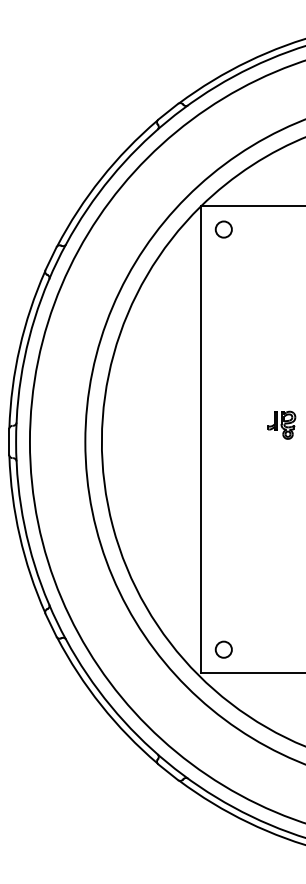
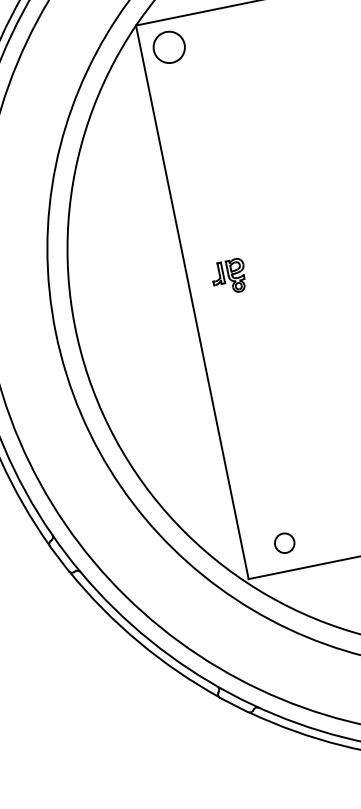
circle: (223, 229) -> (168, 47), size x1.6
part: (281, 424) -> (228, 276), moved
circle: (223, 649) -> (284, 543), moved

